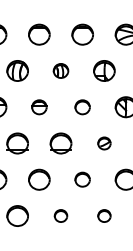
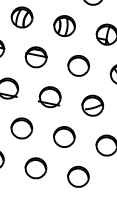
part: (60, 70) -> (64, 25), size x1.43
part: (39, 107) -> (36, 57), size x1.43
part: (82, 107) -> (78, 66), size x1.43
part: (104, 143) -> (92, 105), size x1.67
part: (82, 179) -> (64, 136), size x1.43
part: (60, 215) -> (35, 167), size x1.67
part: (104, 215) -> (78, 176), size x1.67

